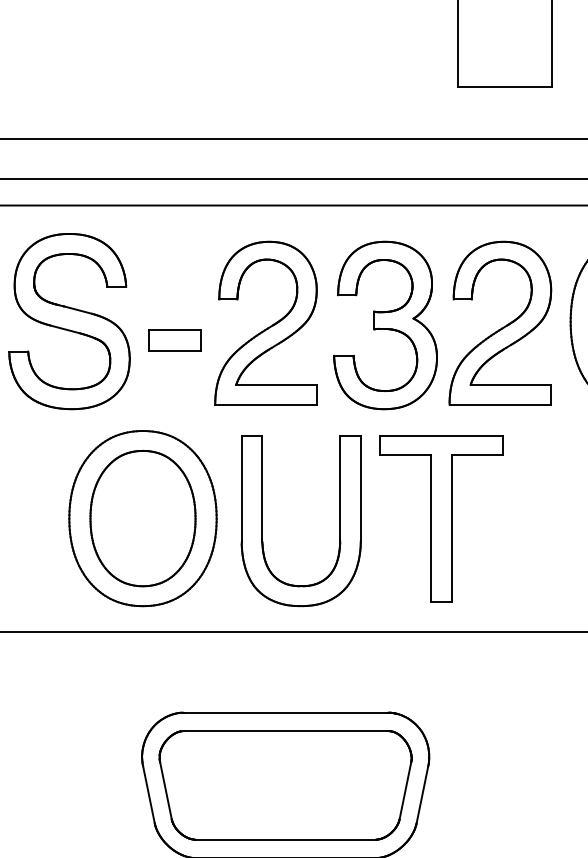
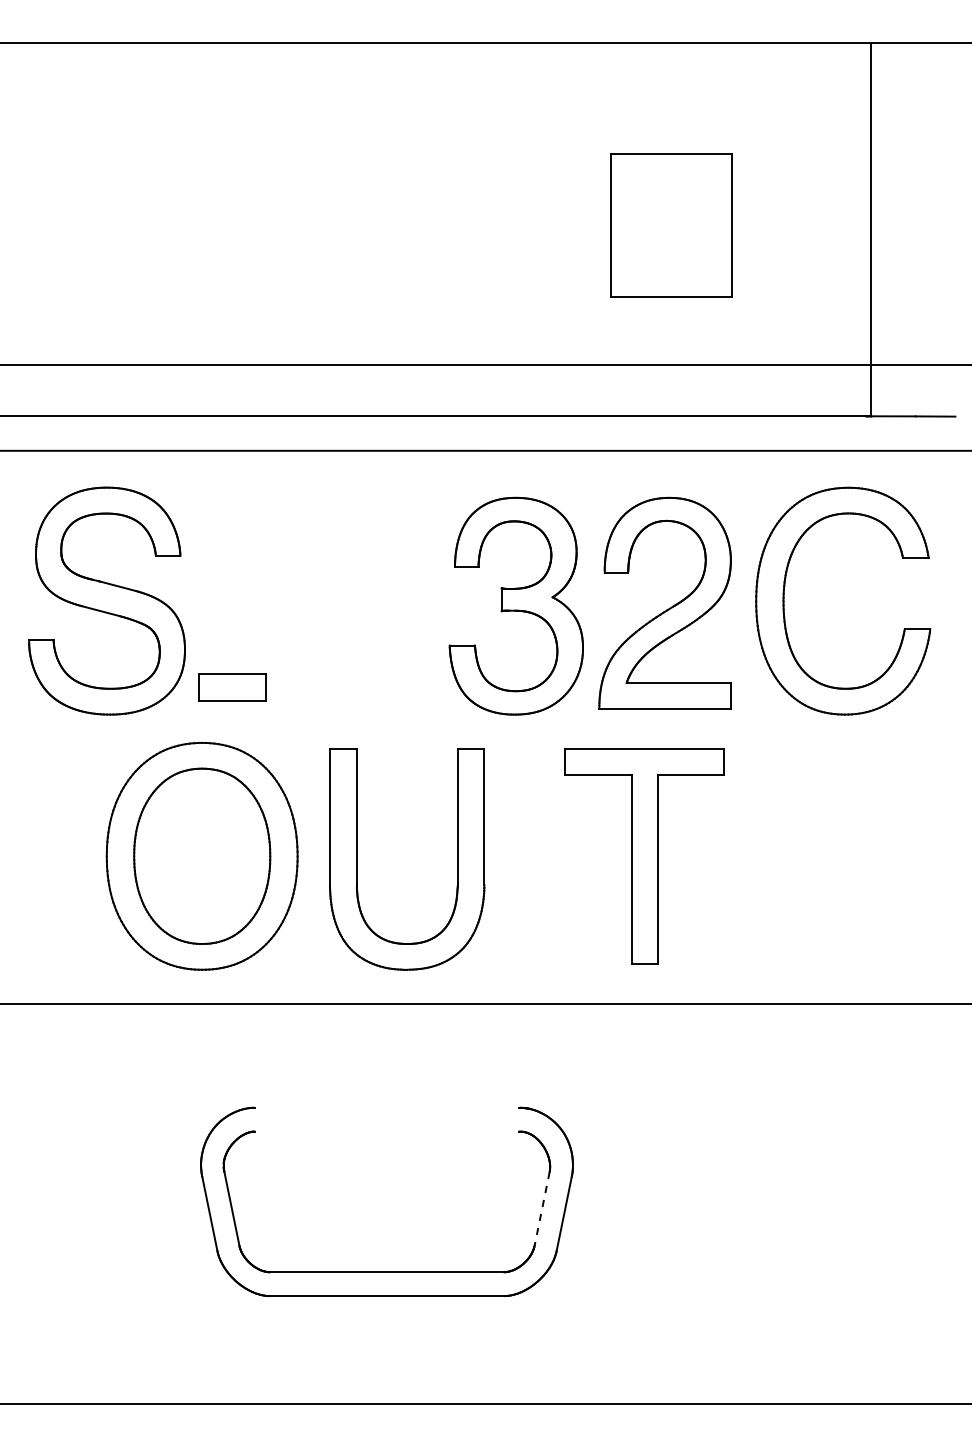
part: (268, 327) -> (364, 608), removed
part: (174, 340) -> (232, 687), moved
part: (441, 518) -> (644, 856), moved
line: (285, 712) -> (386, 1107), removed
line: (285, 731) -> (386, 1131), removed
line: (405, 790) -> (542, 1208), solid -> dashed

